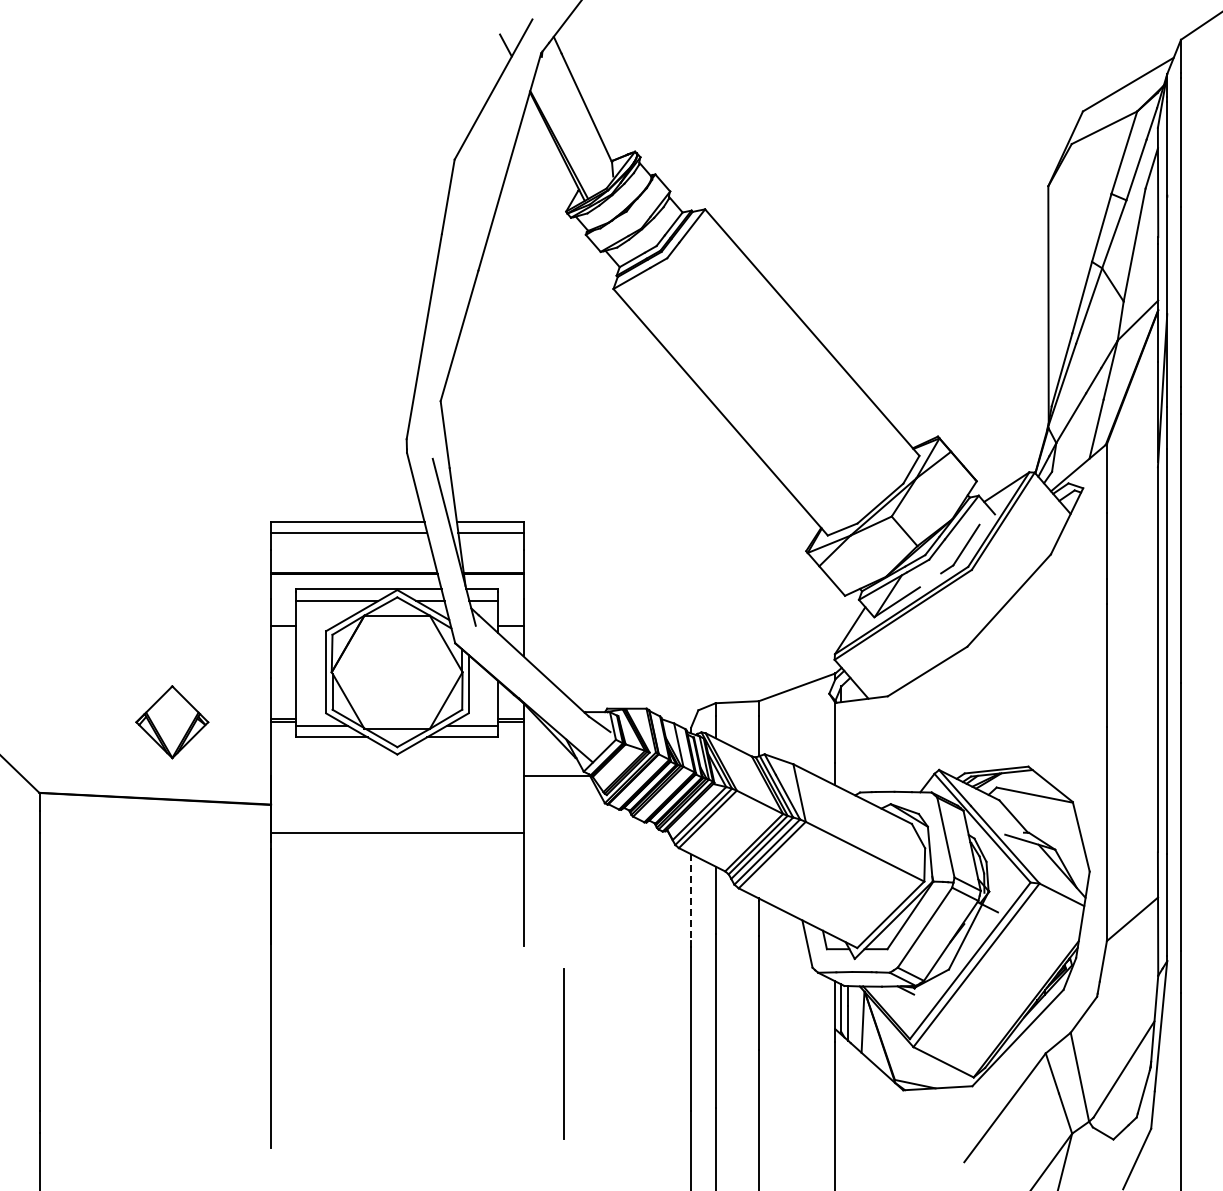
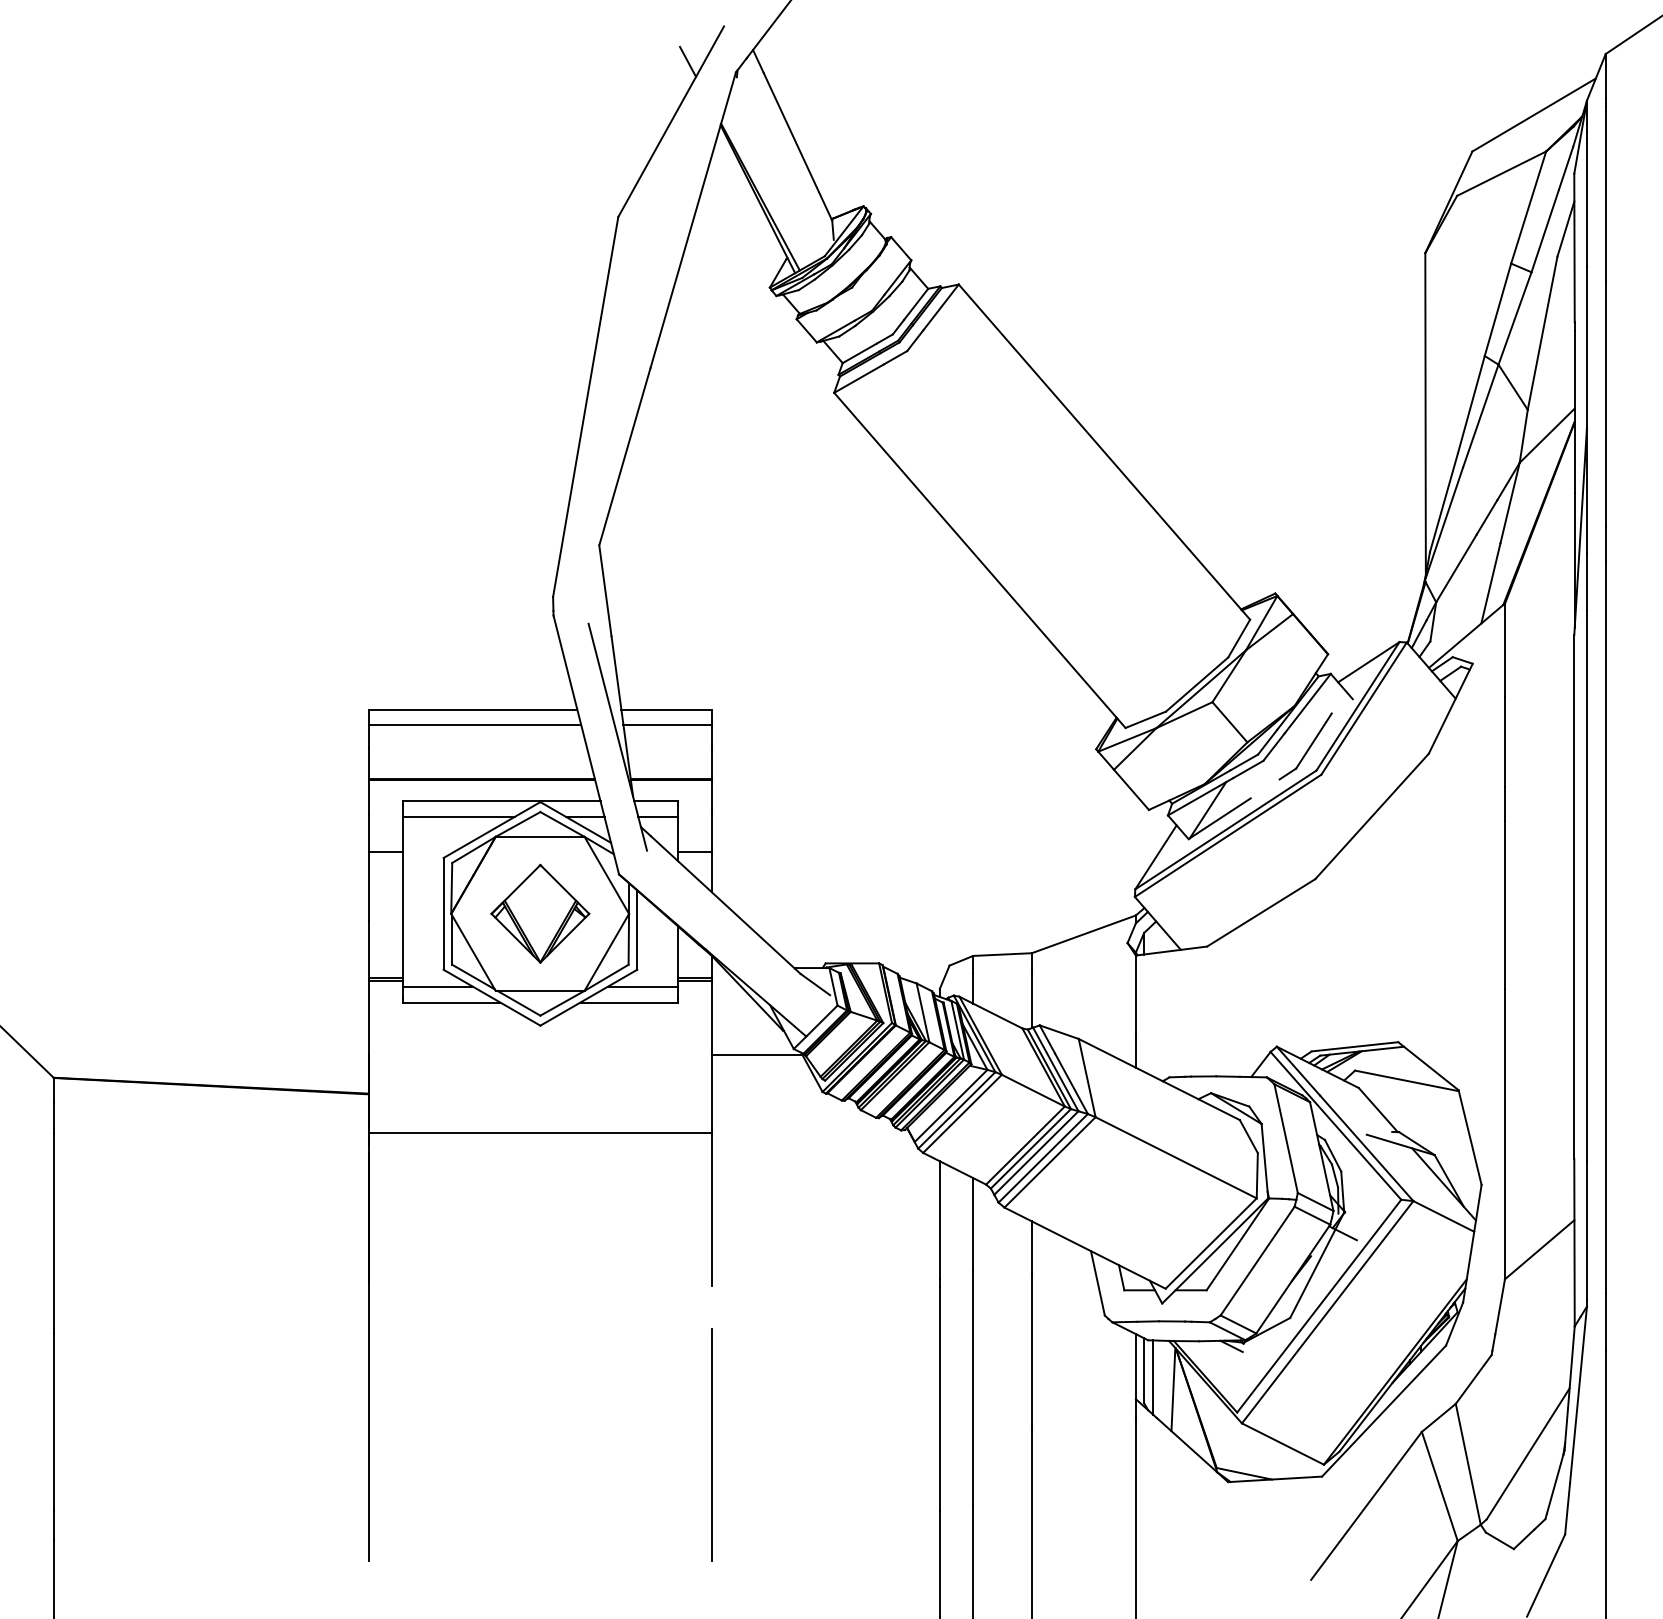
part: (172, 722) -> (540, 914), moved
line: (691, 898) -> (940, 1221), dashed -> solid
line: (563, 1053) -> (711, 1444), moved

